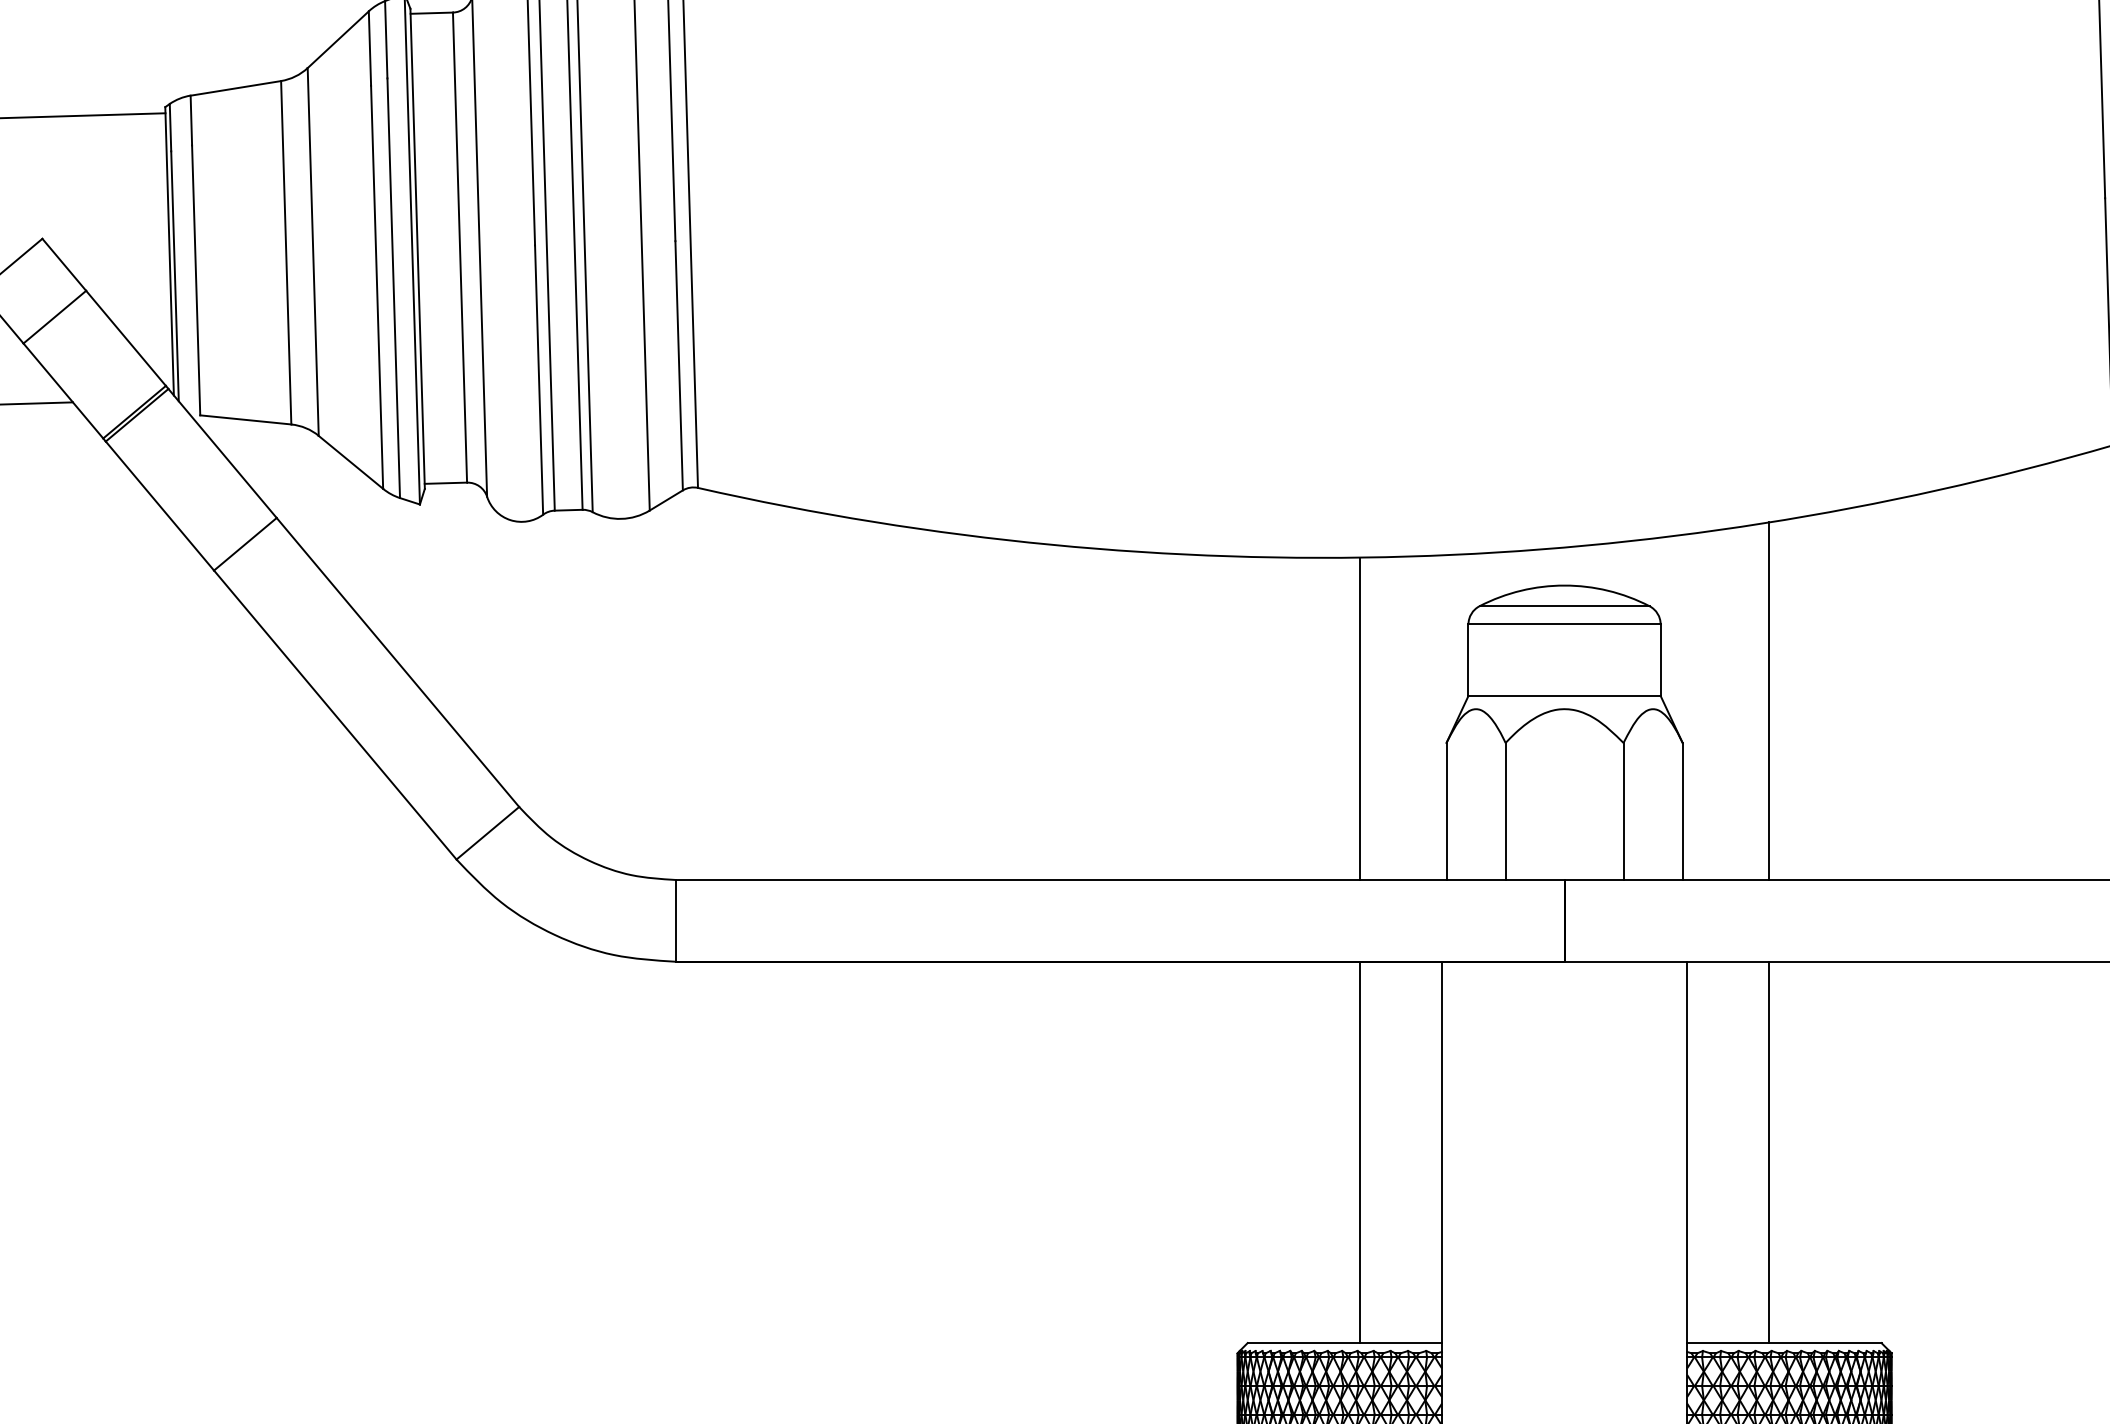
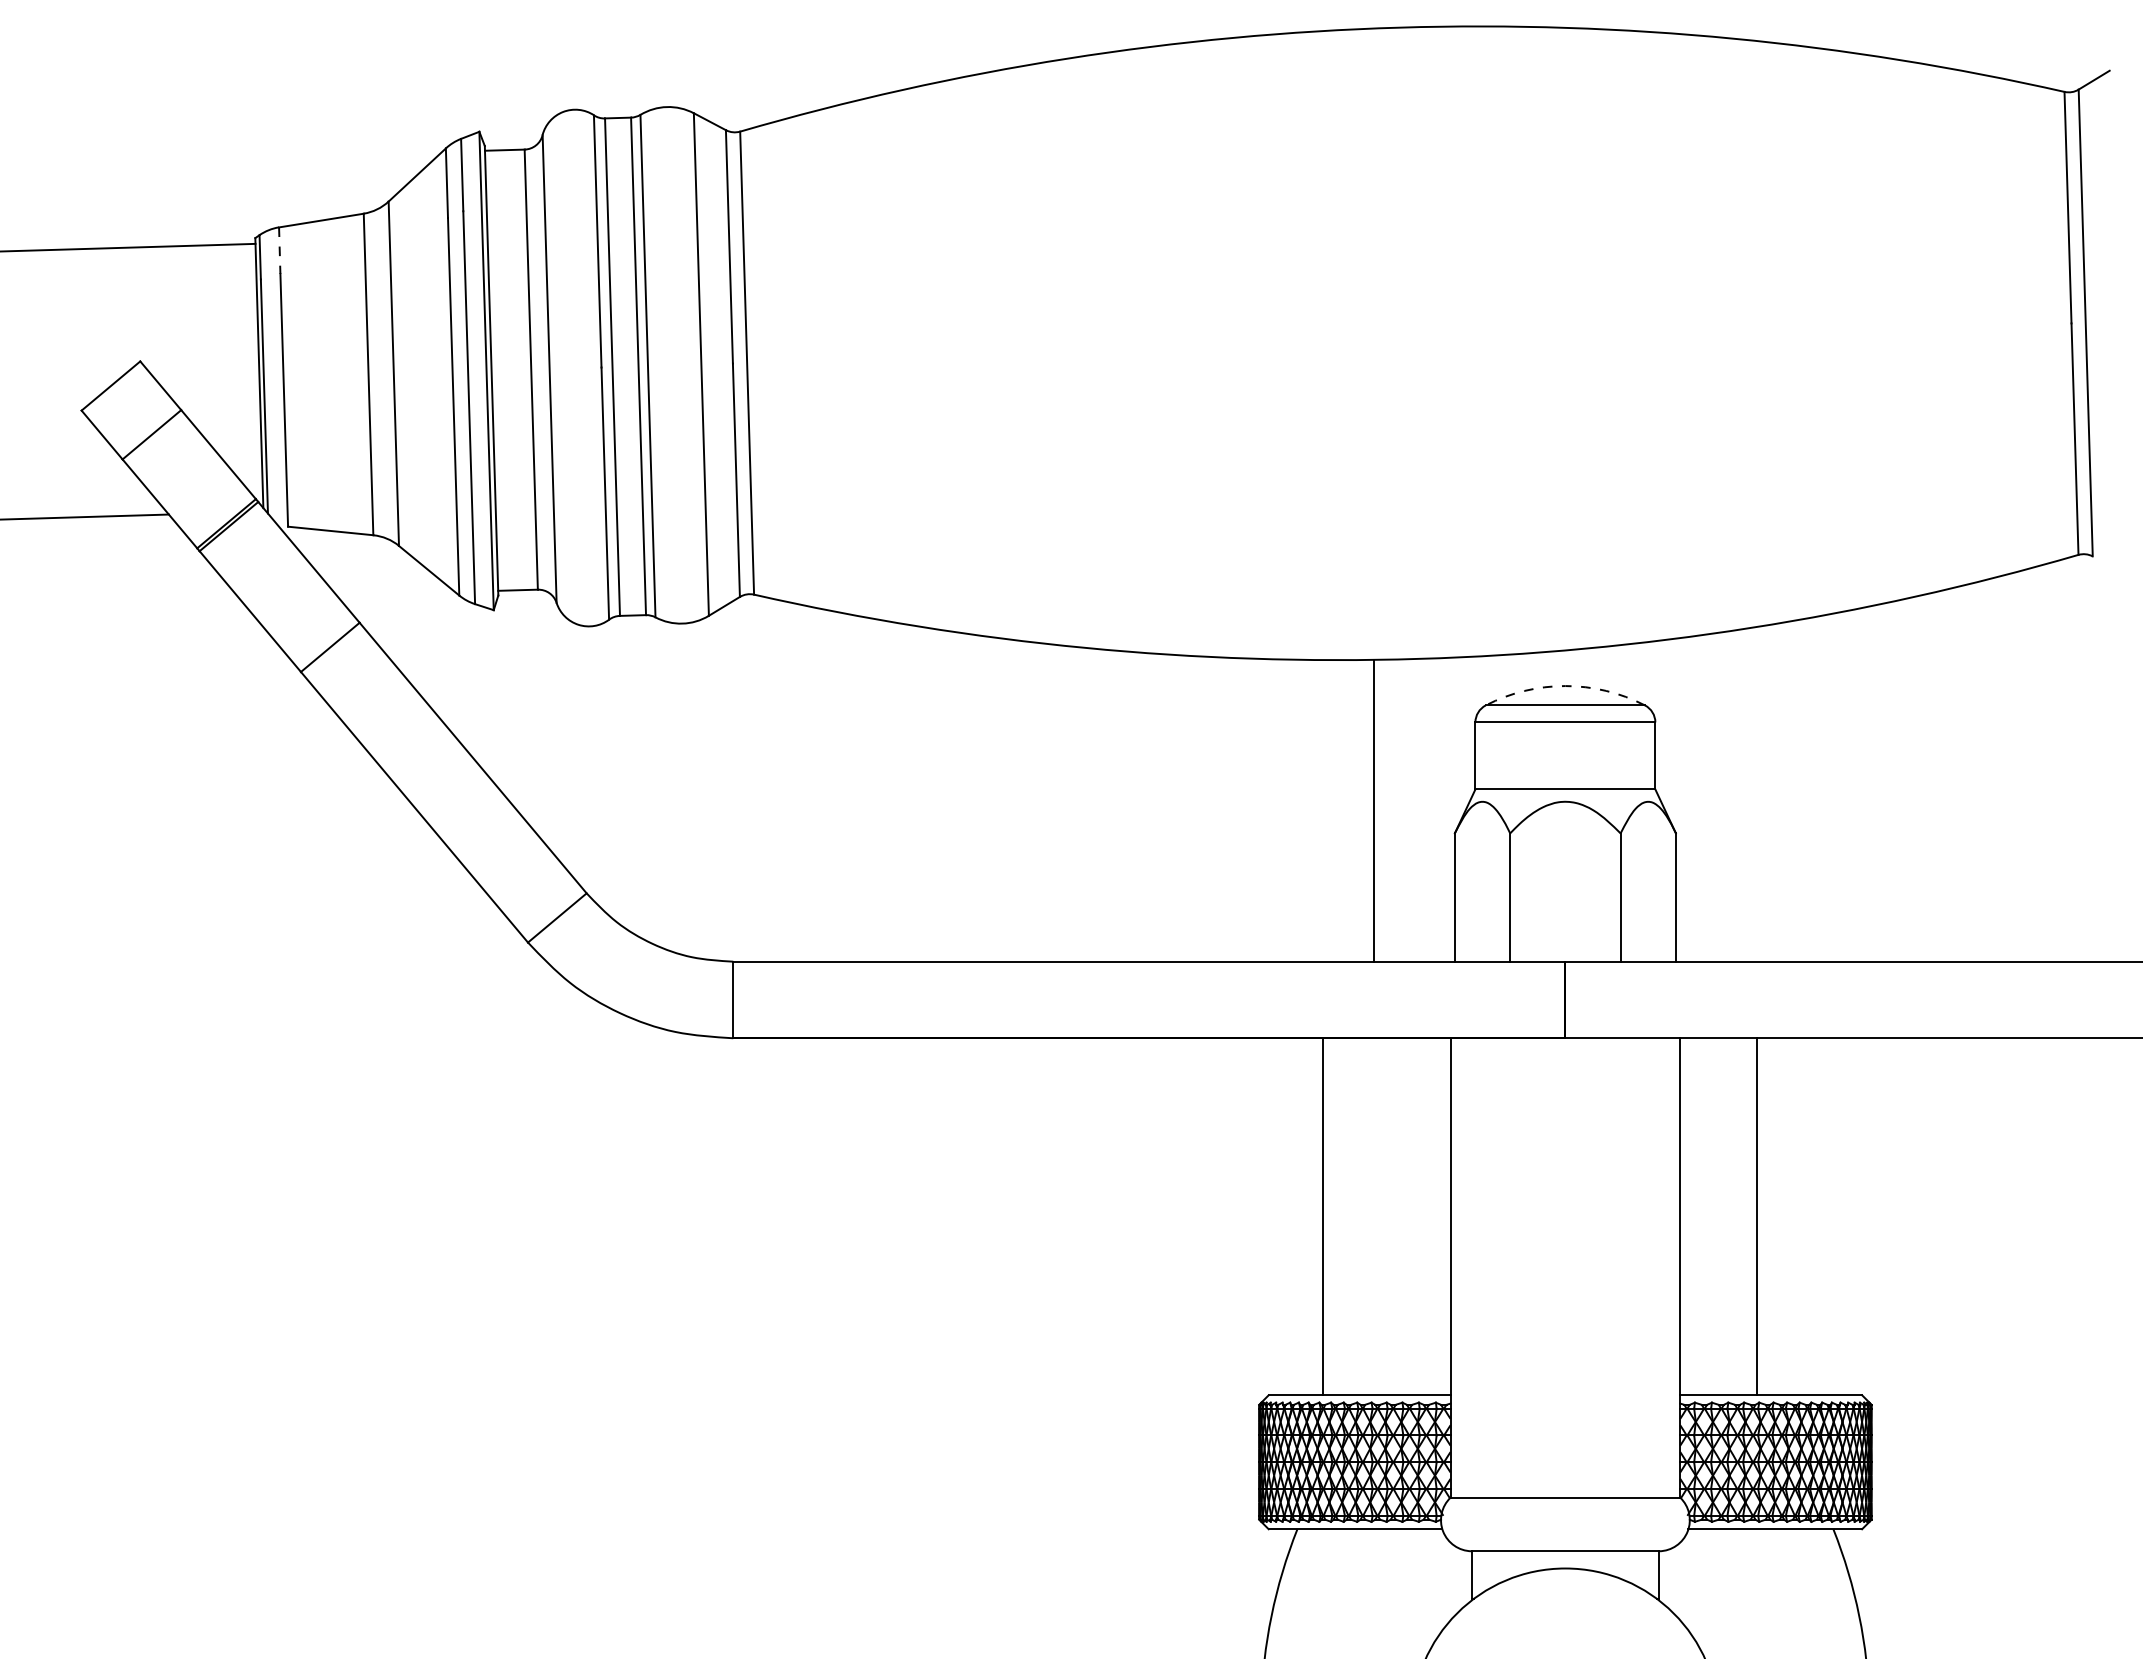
line: (191, 121) -> (279, 251), solid -> dashed
arc: (1564, 586) -> (1565, 686), solid -> dashed
line: (1768, 701) -> (1756, 794), removed
line: (1359, 1152) -> (1322, 1216), moved

